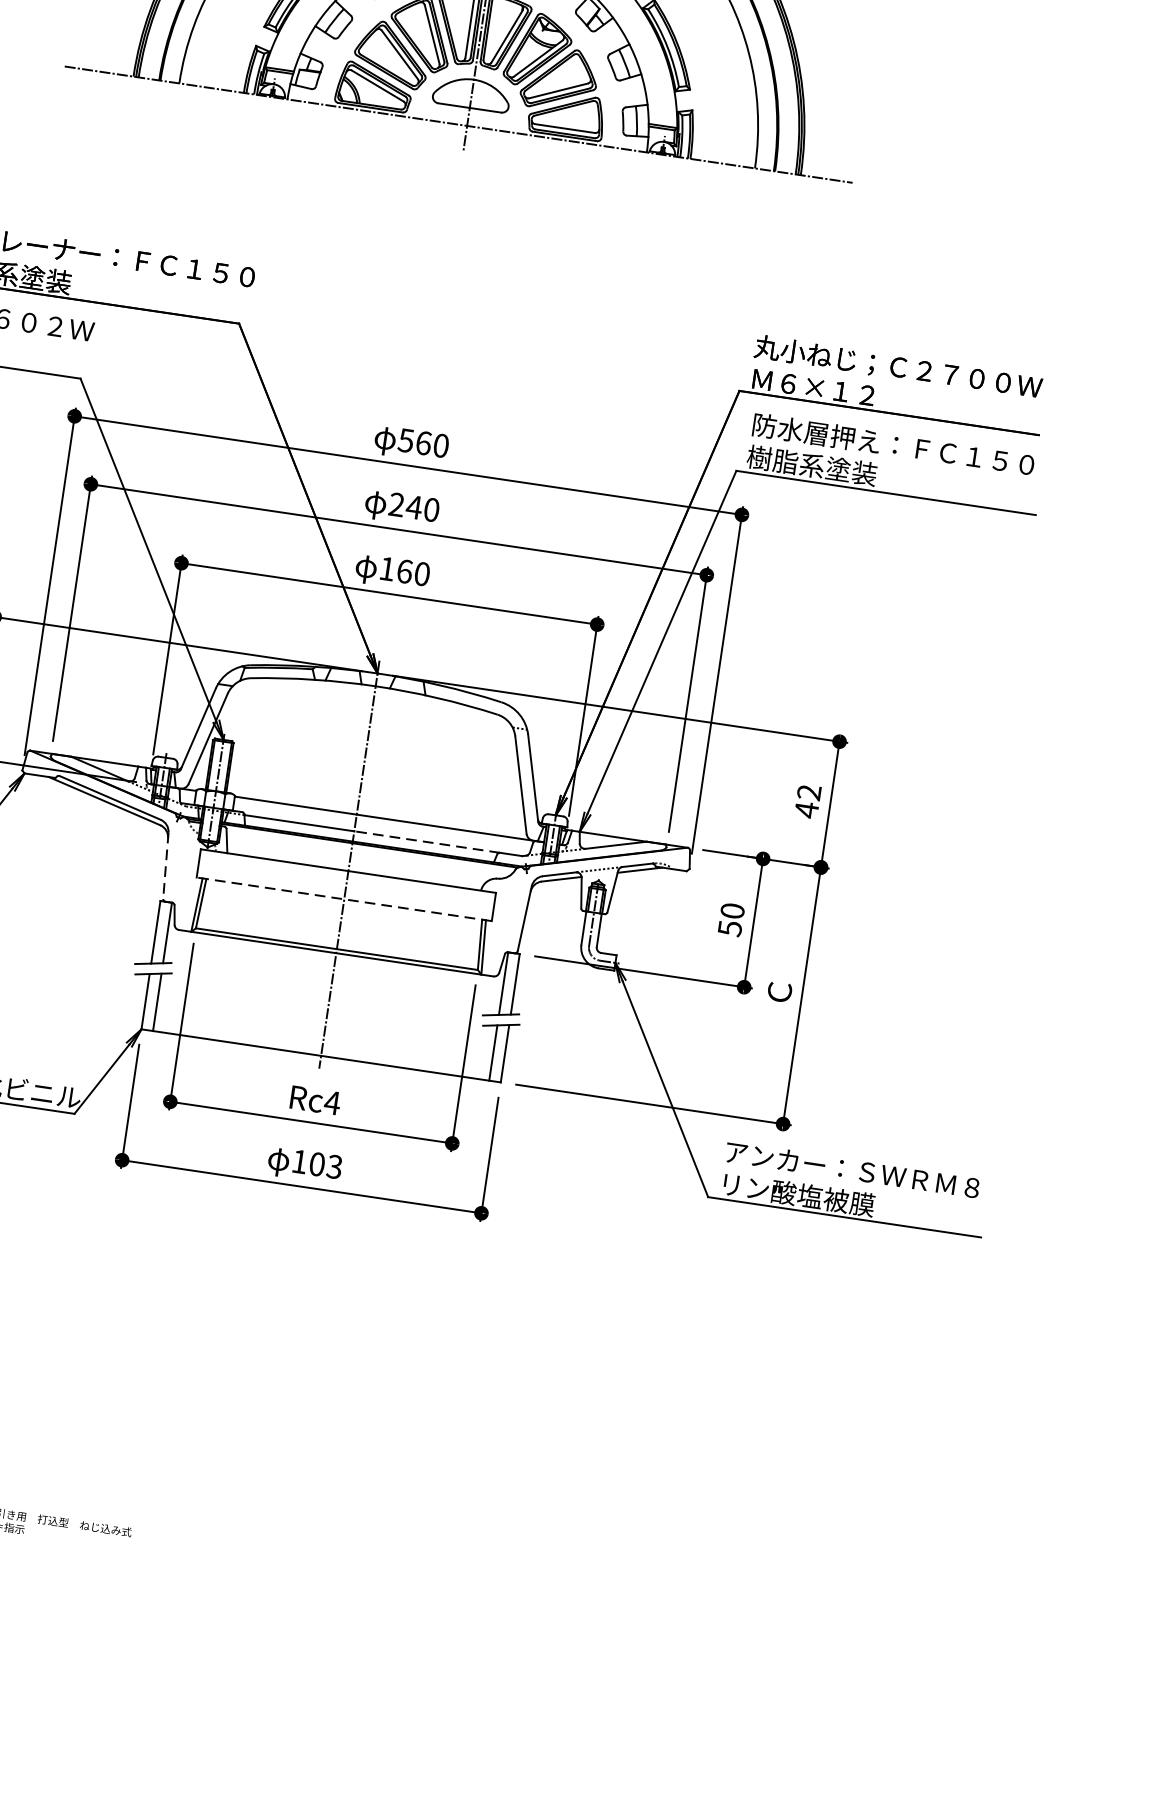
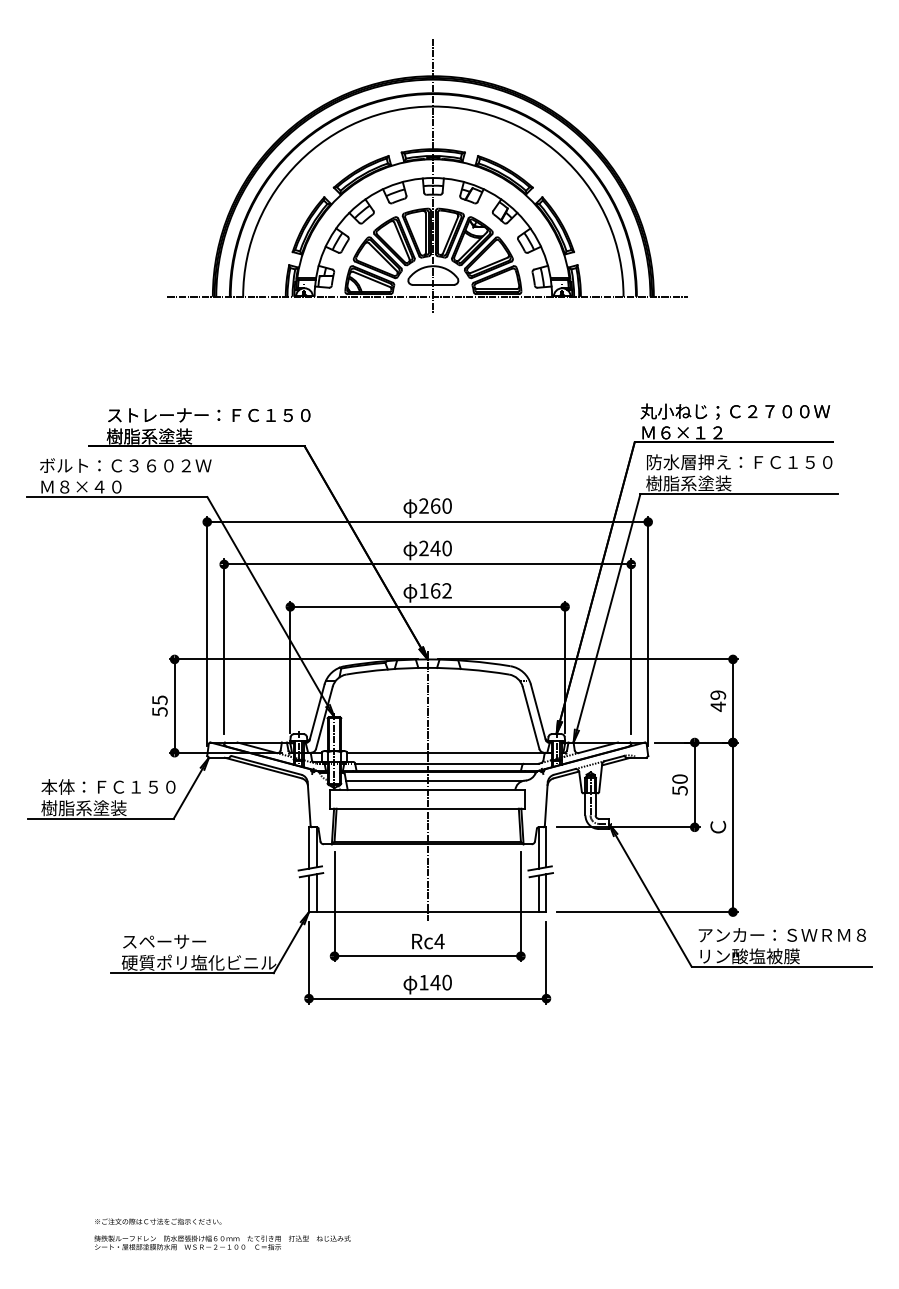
text: (405, 439) -> (423, 505), 560 -> 260
text: (421, 573) -> (446, 590), 160 -> 162
text: (809, 791) -> (718, 694), 42 -> 49
line: (426, 841) -> (475, 763), dashed -> solid
line: (359, 859) -> (433, 781), added
line: (166, 866) -> (309, 804), dashed -> solid
line: (343, 899) -> (427, 808), dashed -> solid
text: (324, 1165) -> (440, 982), 103 -> 140

